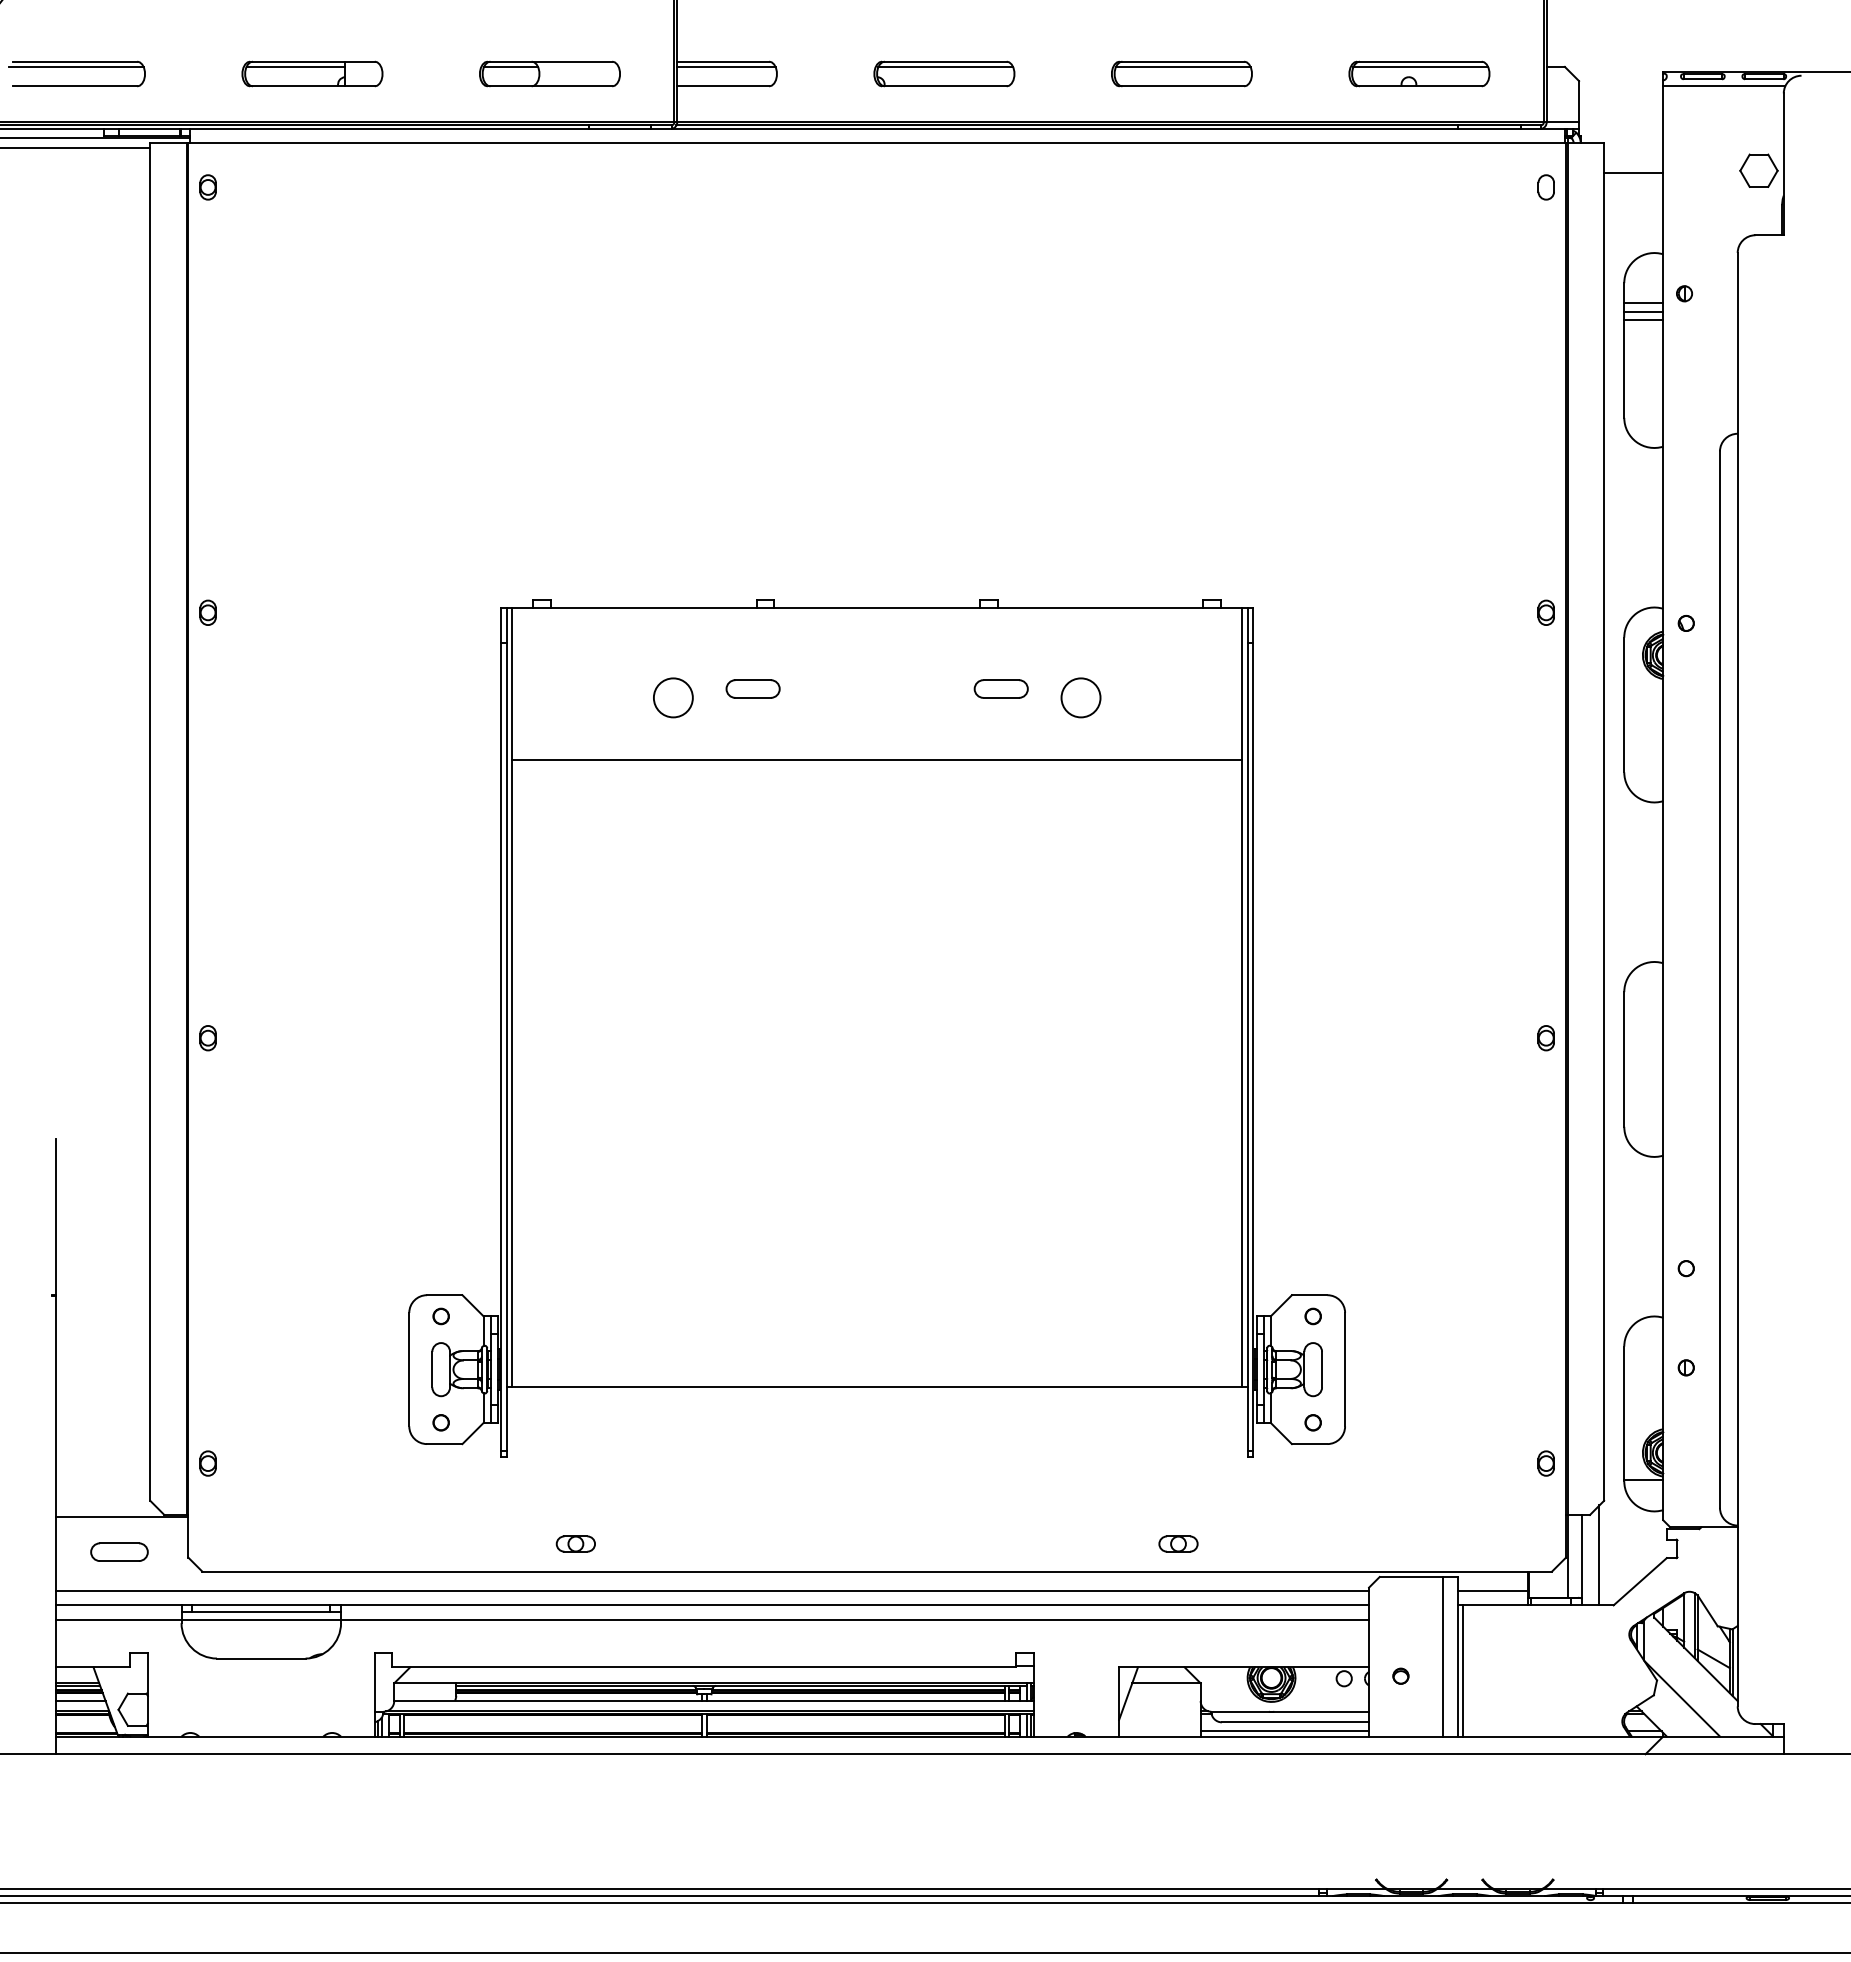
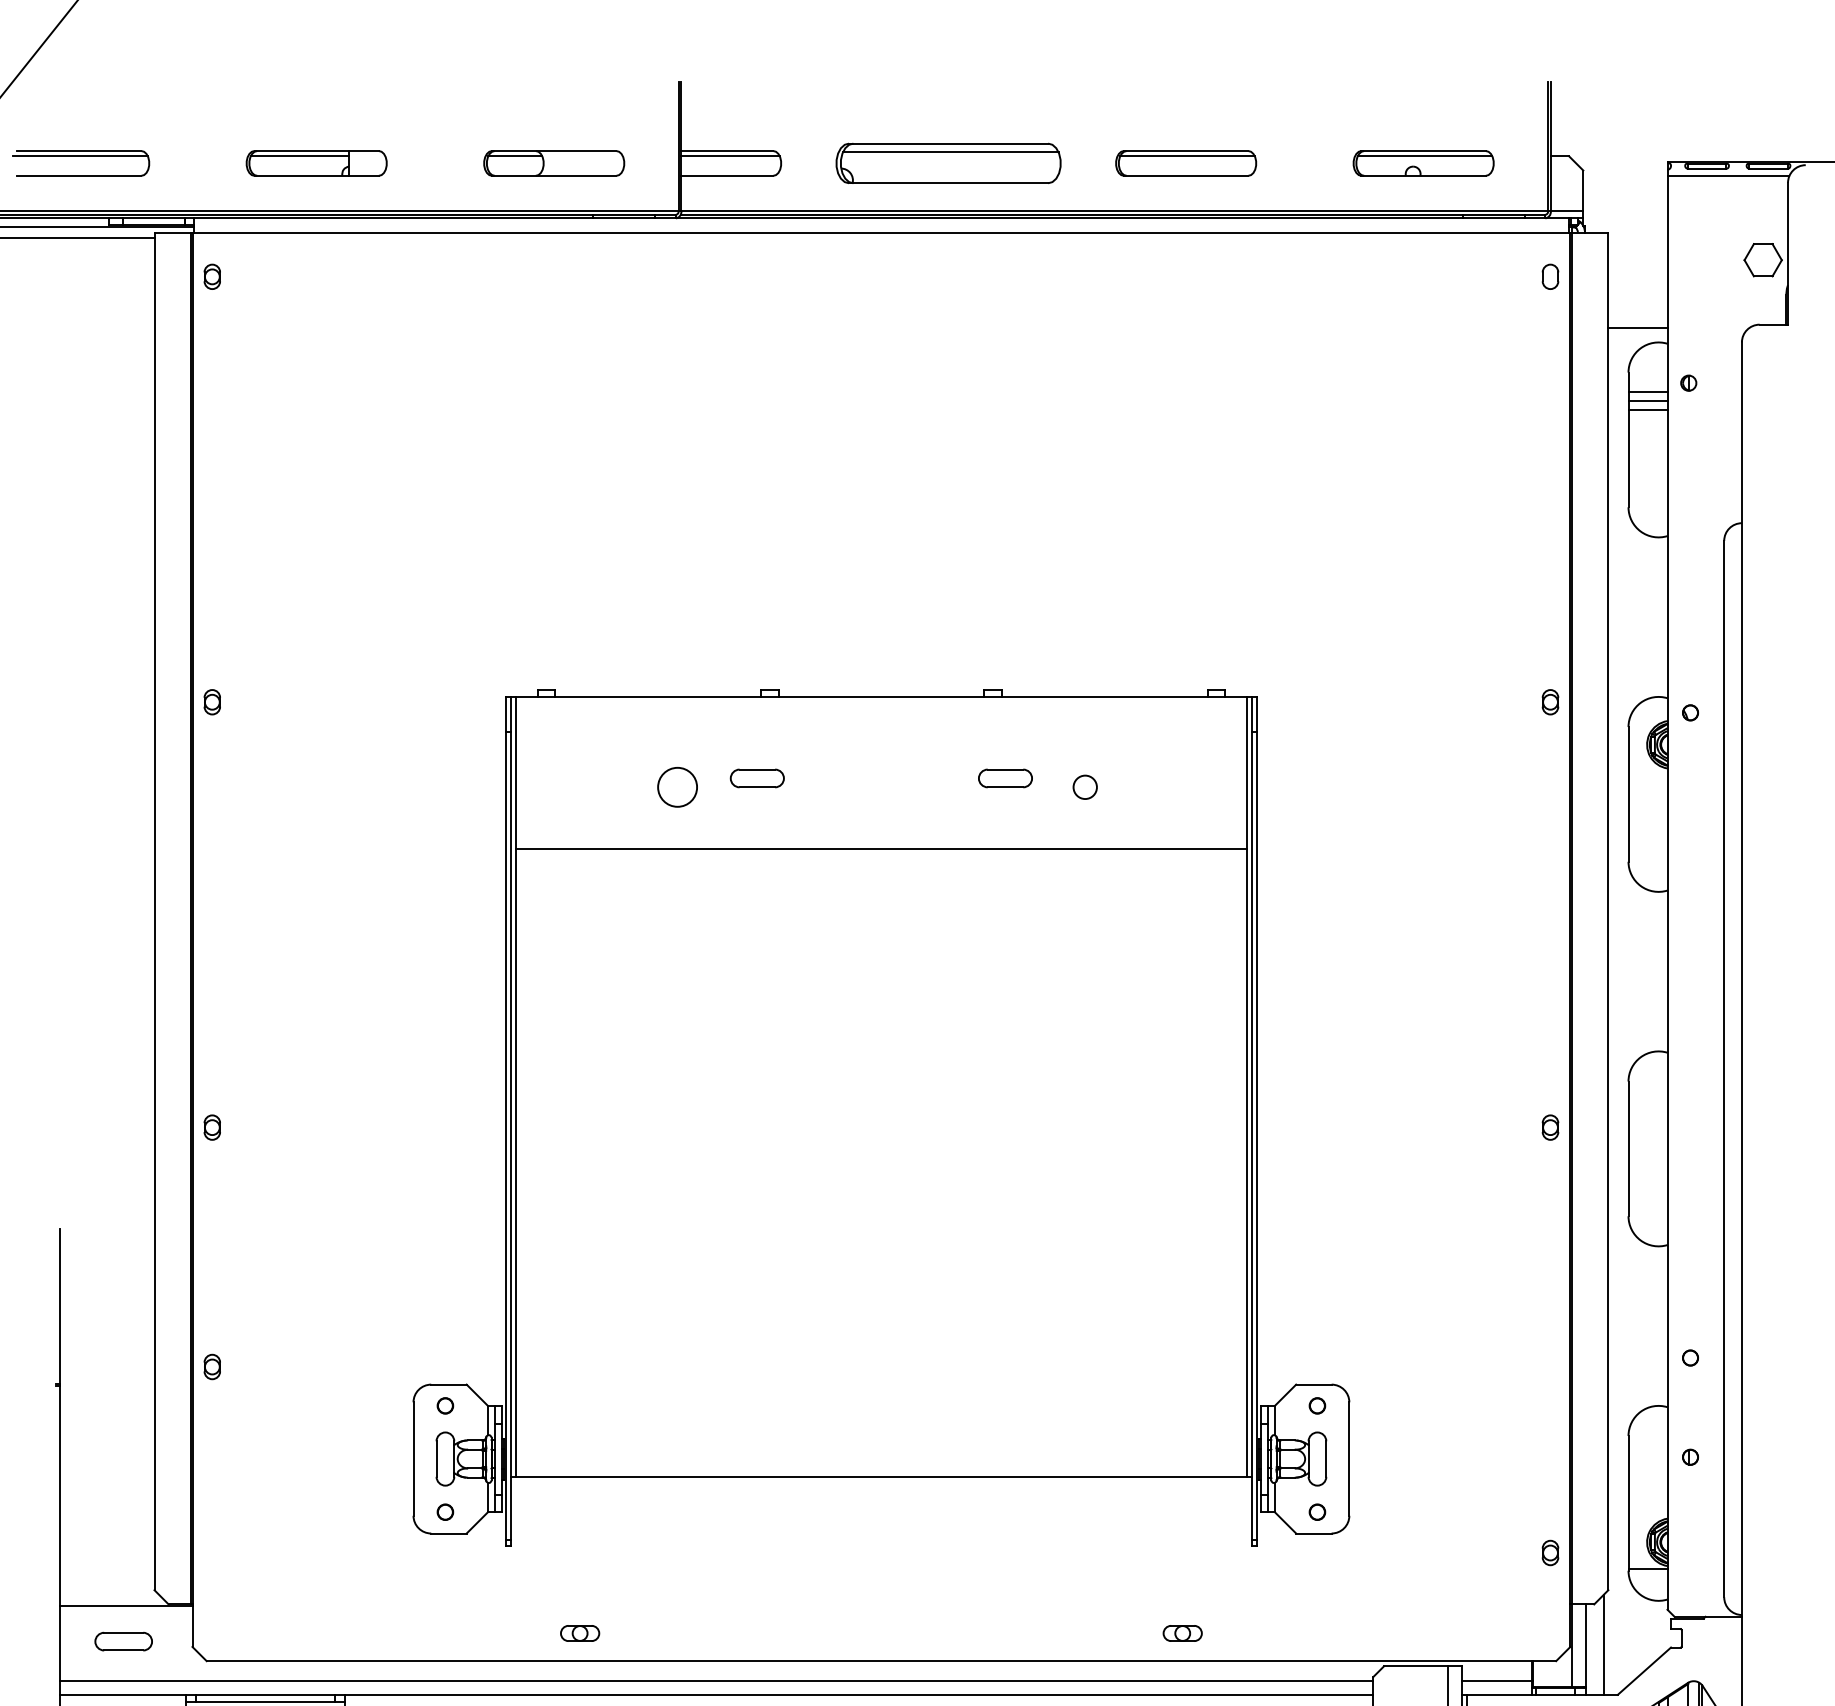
part: (944, 73) -> (948, 162), size x1.6
line: (1633, 173) -> (1637, 327), moved
circle: (1080, 697) -> (1084, 786), size x0.6
part: (207, 1463) -> (211, 1366), moved

